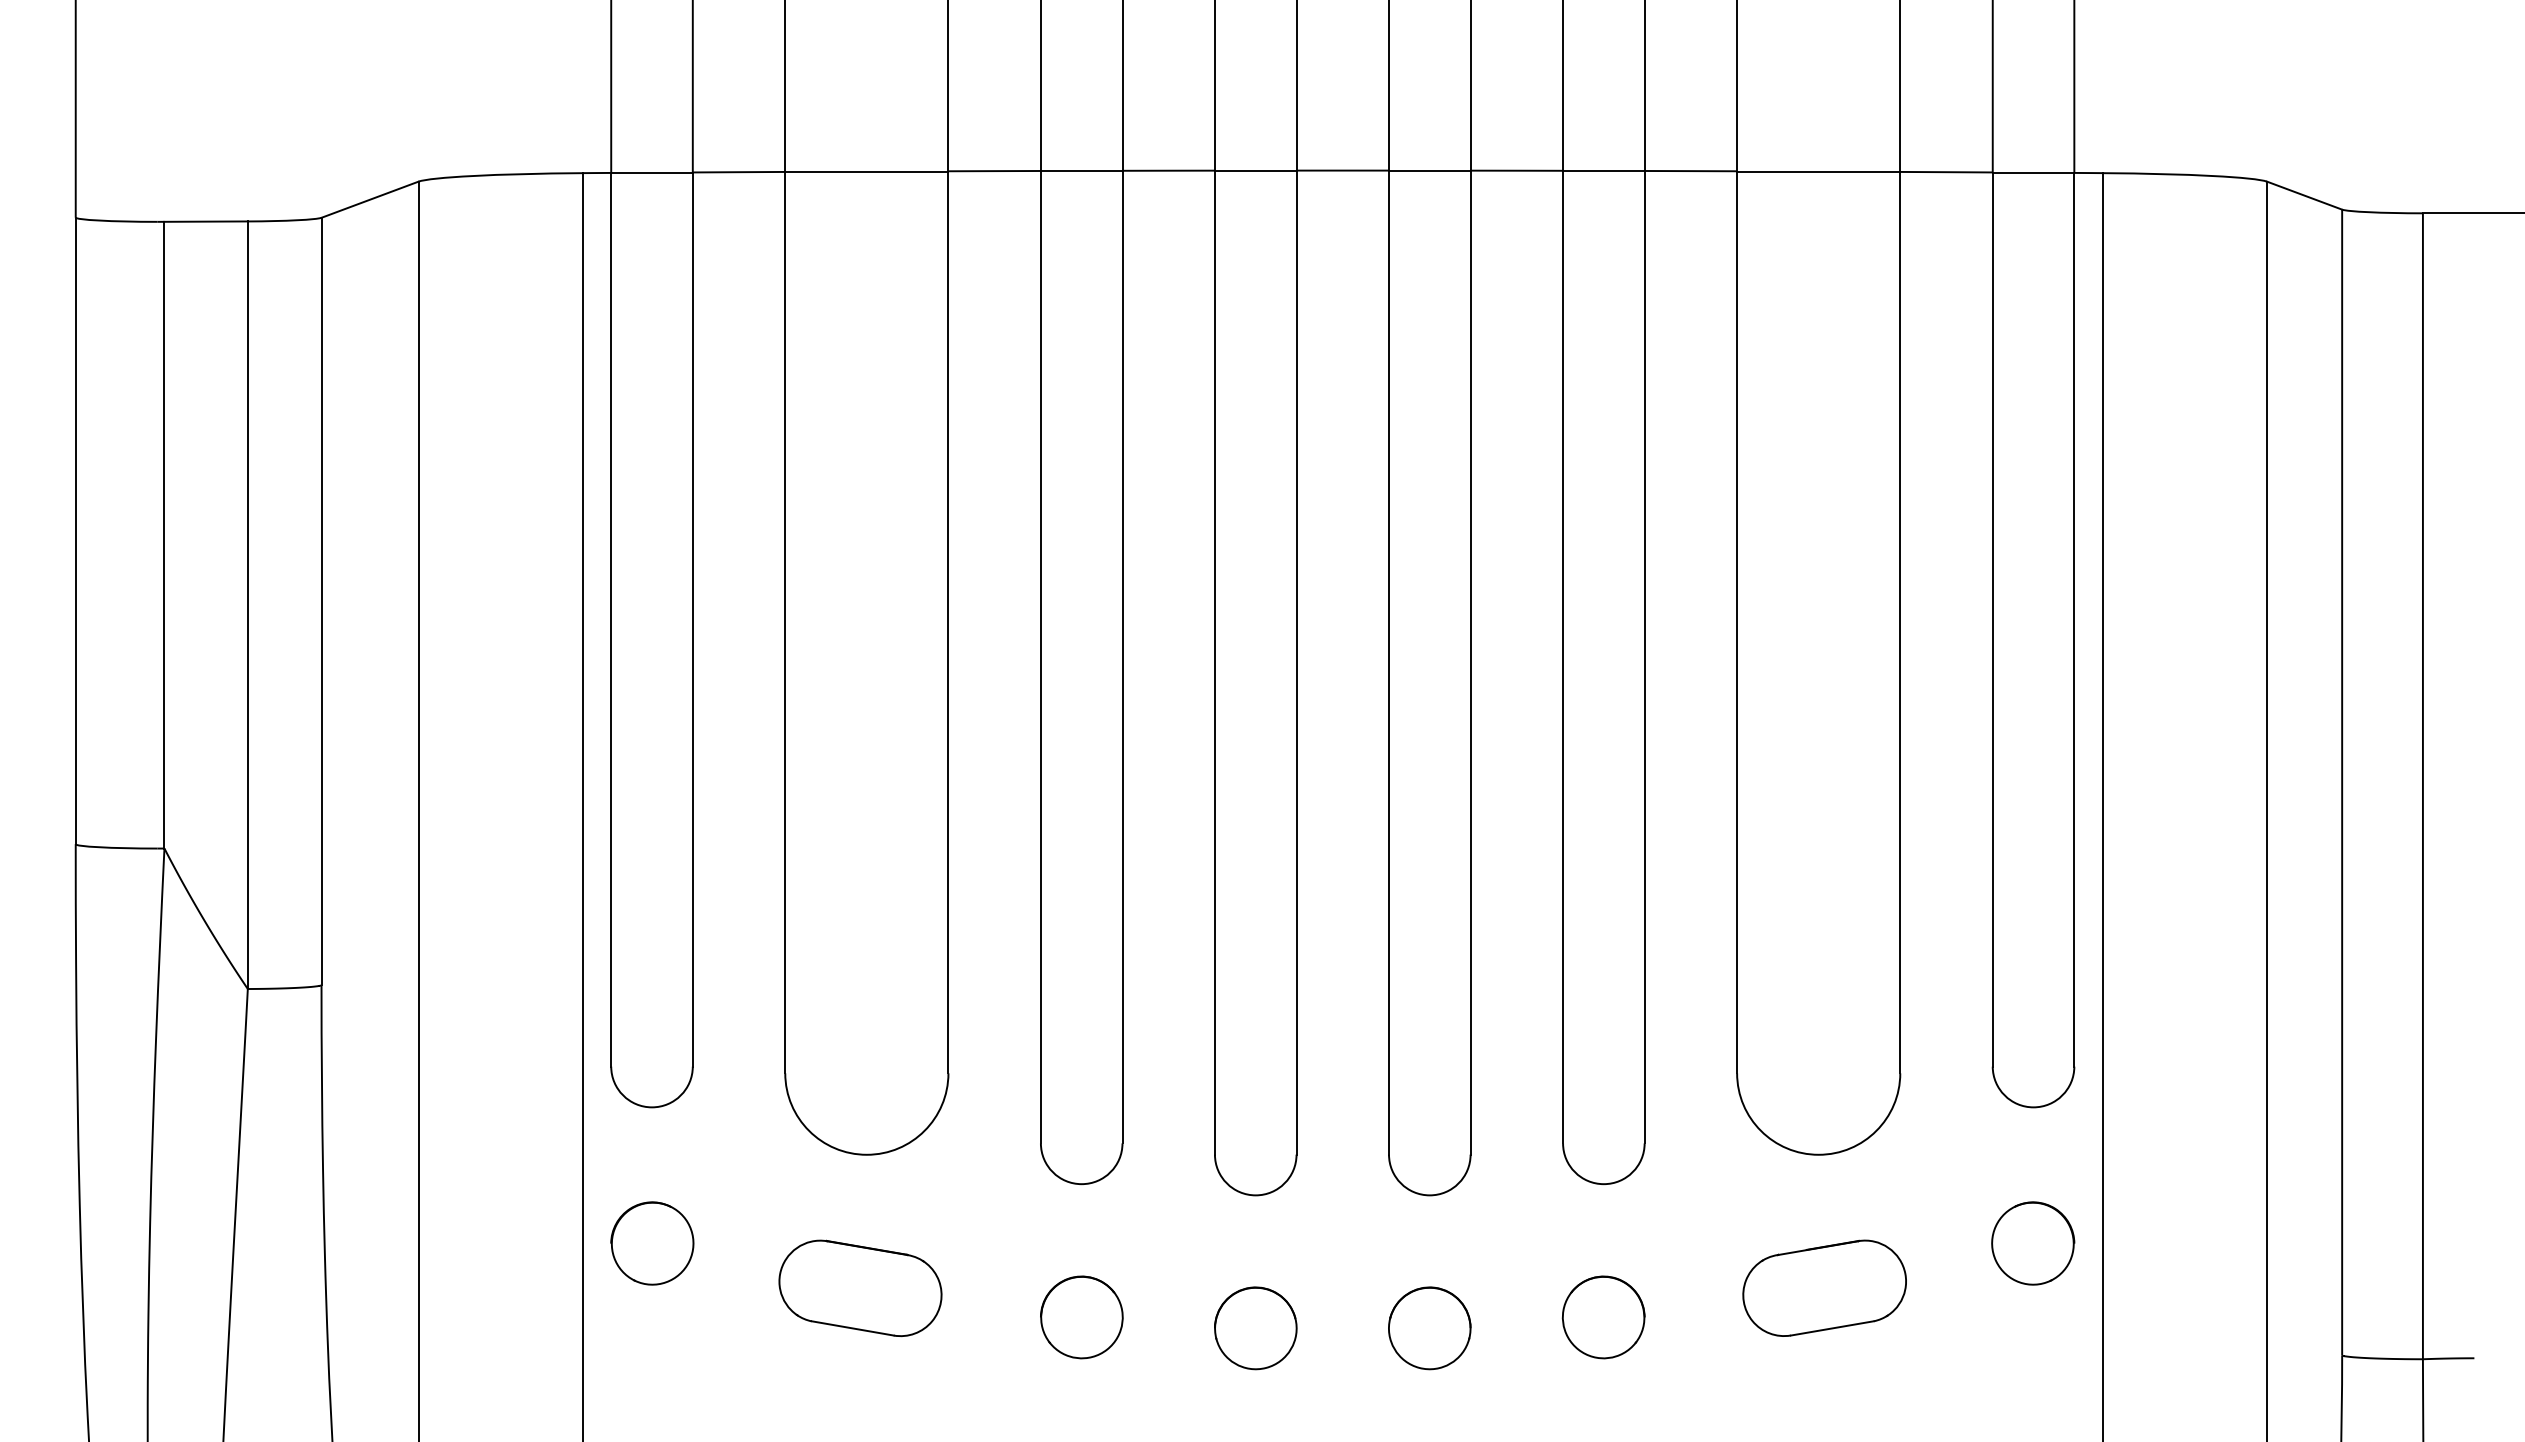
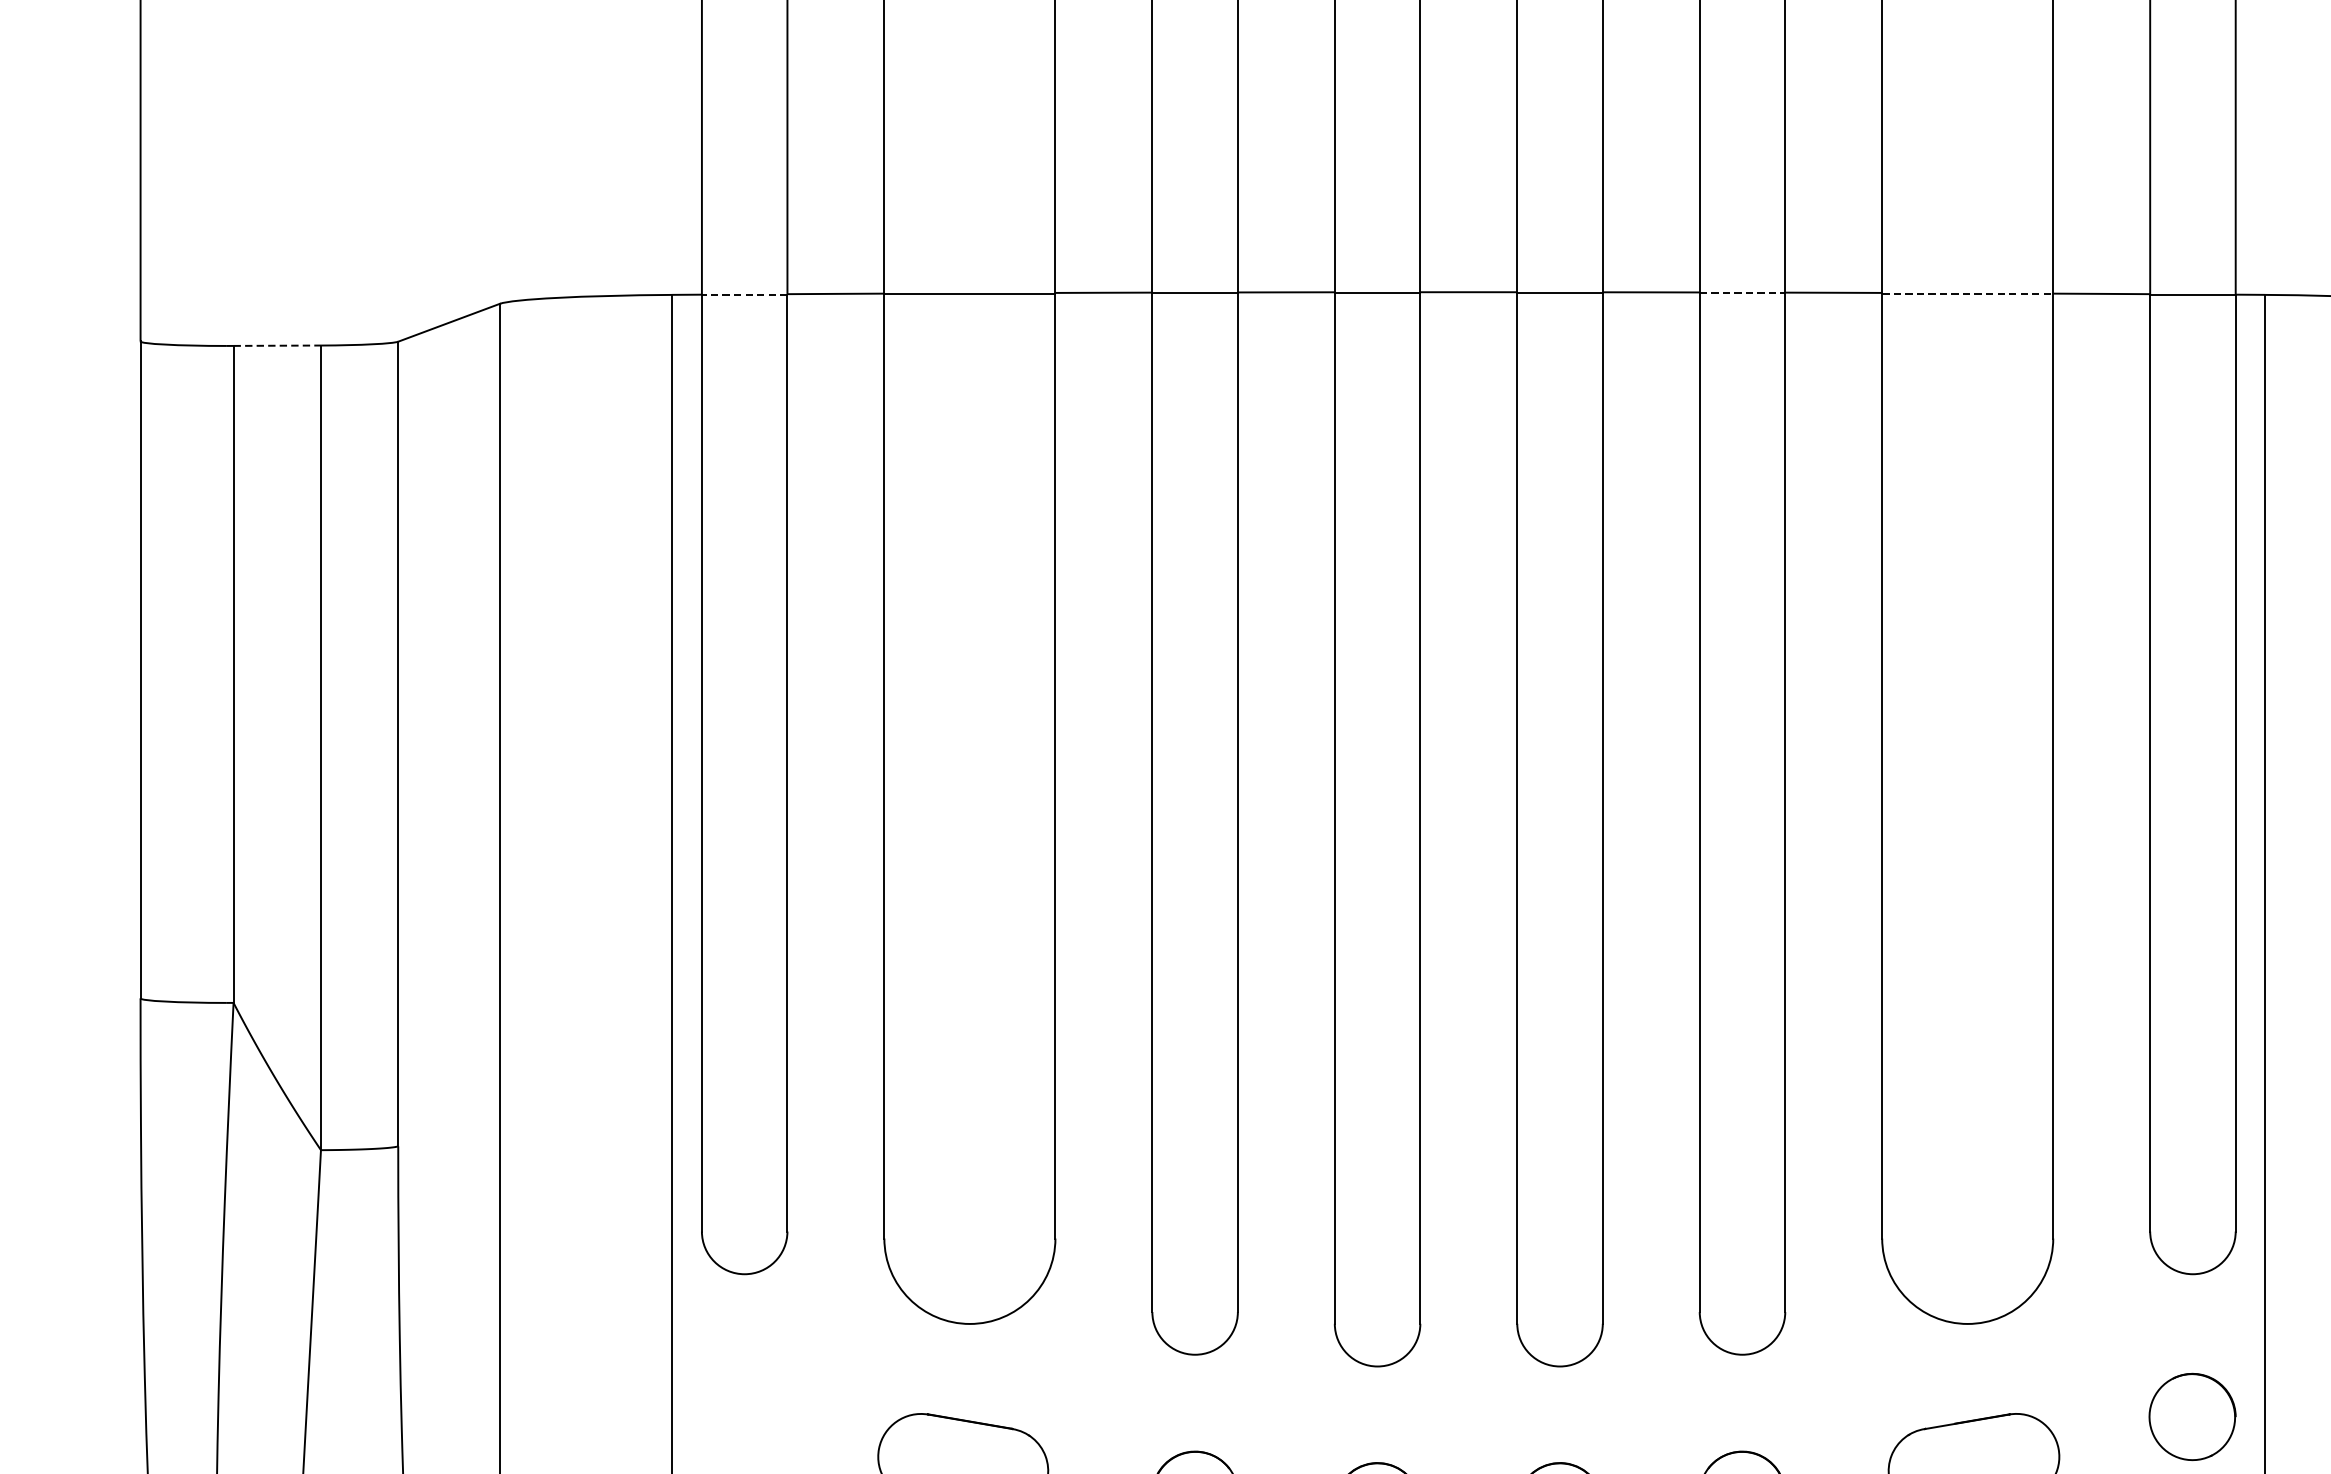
line: (1603, 171) -> (1742, 293), solid -> dashed
line: (1818, 172) -> (1967, 294), solid -> dashed
line: (652, 173) -> (745, 295), solid -> dashed
line: (206, 221) -> (277, 345), solid -> dashed
part: (652, 1243) -> (745, 1416), removed

